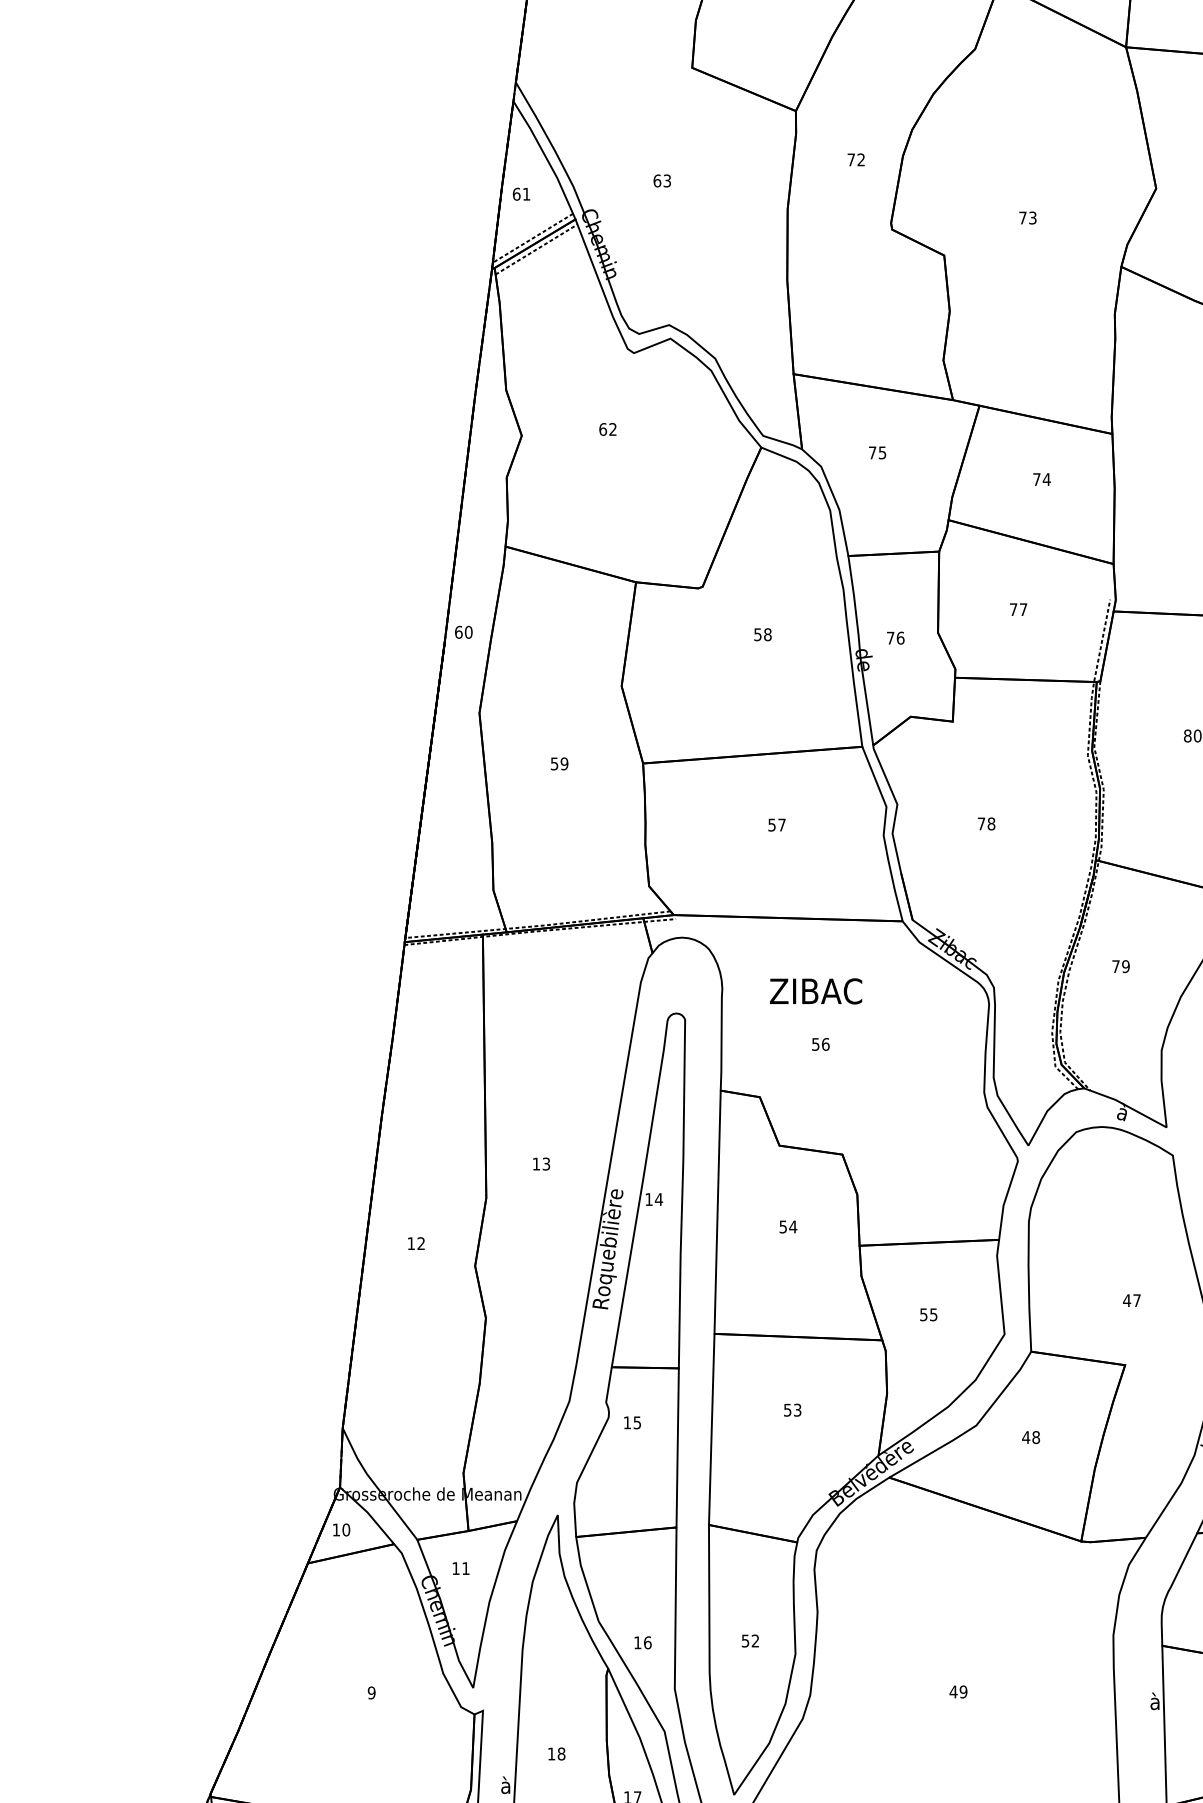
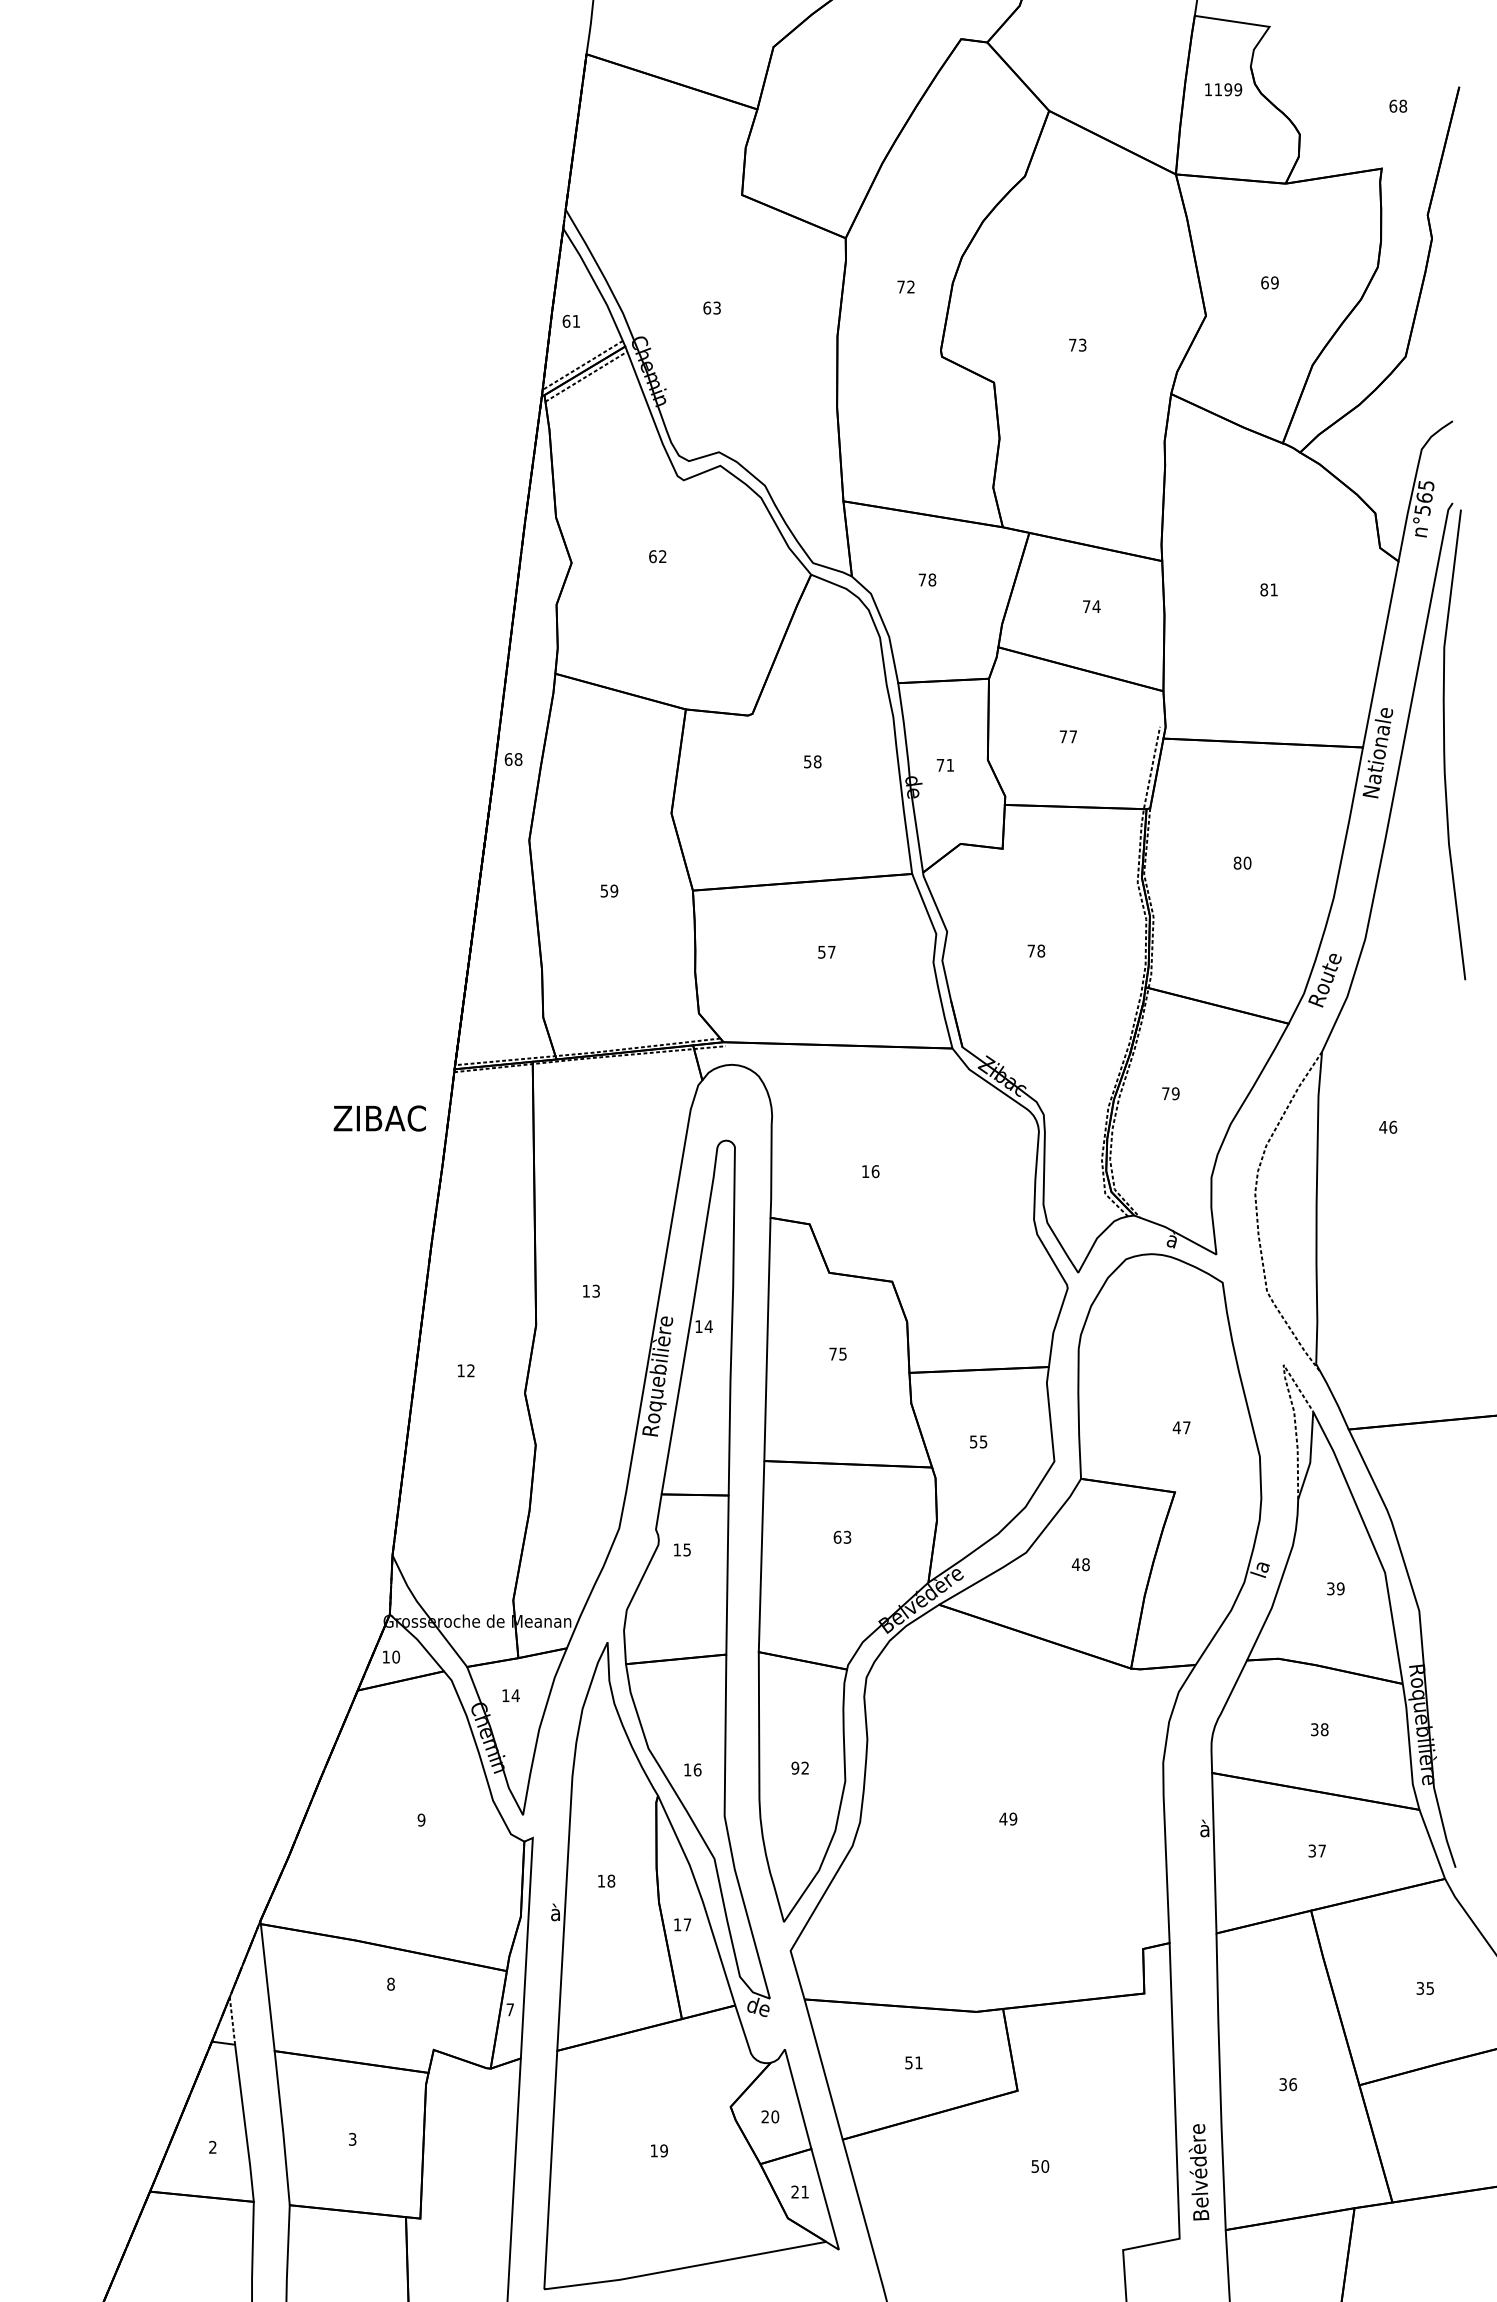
text: (882, 452) -> (932, 579), 75 -> 78
text: (468, 632) -> (518, 759), 60 -> 68
text: (900, 637) -> (950, 764), 76 -> 71
text: (815, 991) -> (379, 1118), moved
text: (815, 1044) -> (865, 1171), 56 -> 16
text: (788, 1226) -> (838, 1353), 54 -> 75
text: (787, 1409) -> (837, 1536), 53 -> 63
text: (465, 1568) -> (515, 1695), 11 -> 14
text: (745, 1640) -> (795, 1767), 52 -> 92

